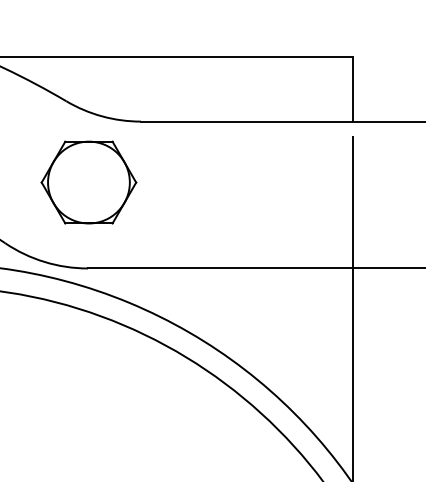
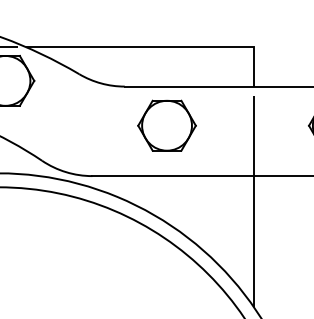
part: (88, 182) -> (166, 125), moved

